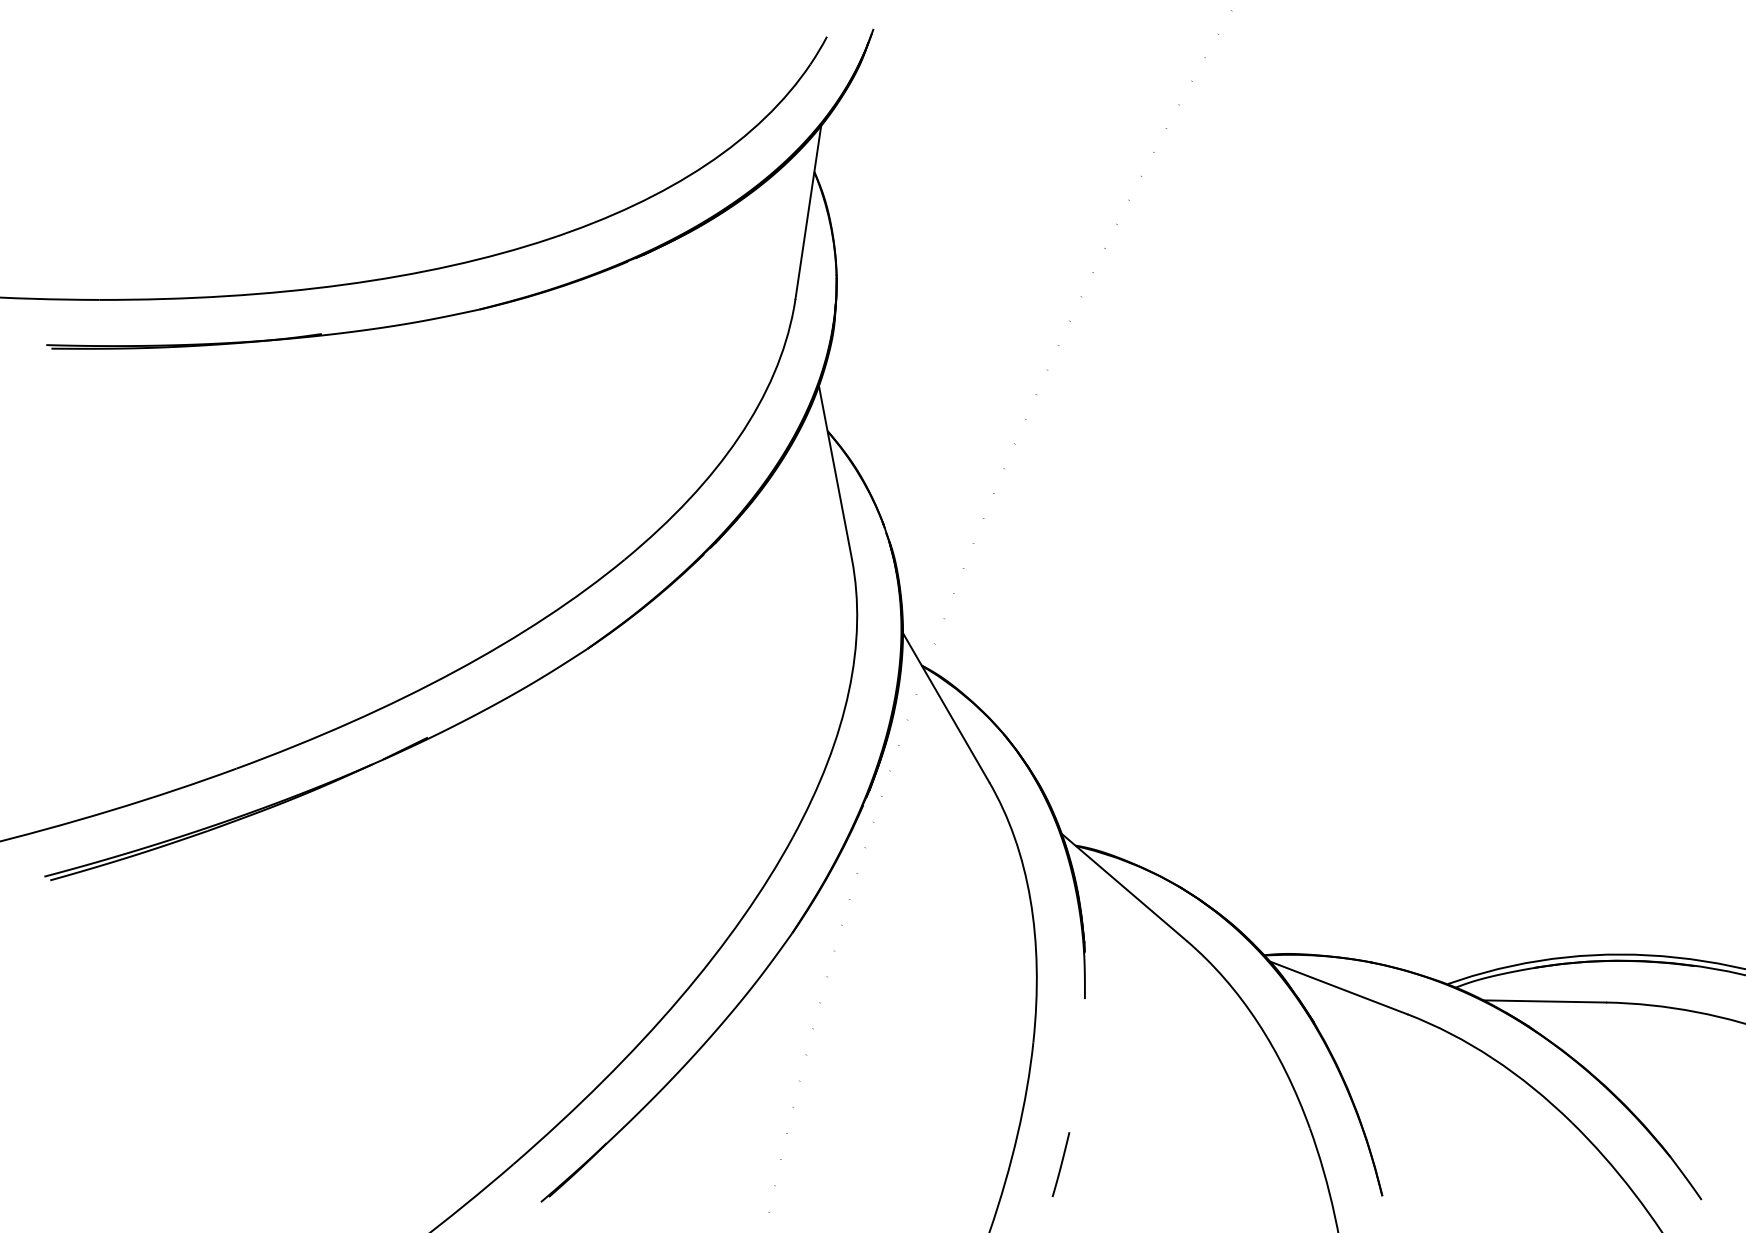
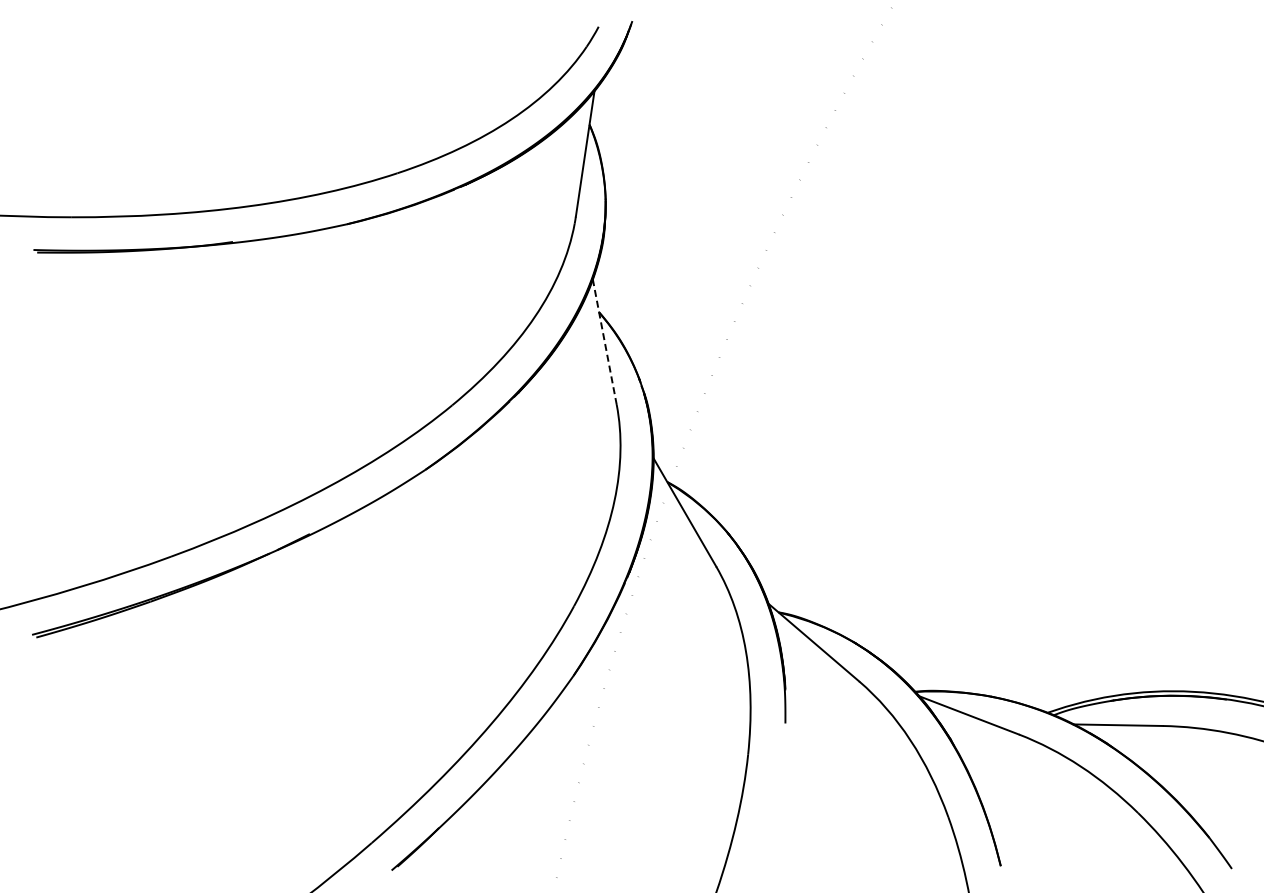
line: (835, 471) -> (604, 341), solid -> dashed
line: (1060, 1163) -> (767, 842), removed

